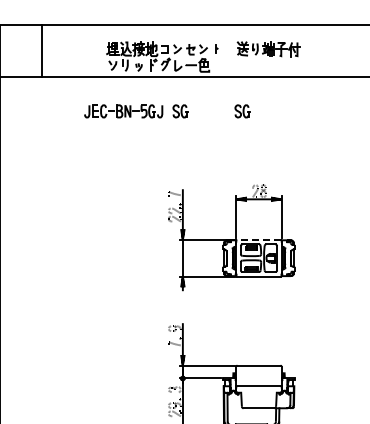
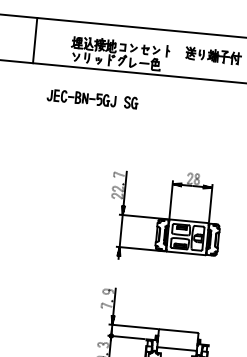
part: (217, 48) -> (168, 50), size x1.67
line: (41, 50) -> (35, 40), moved
part: (242, 111) -> (185, 107), removed
line: (259, 239) -> (189, 221), dashed -> solid

